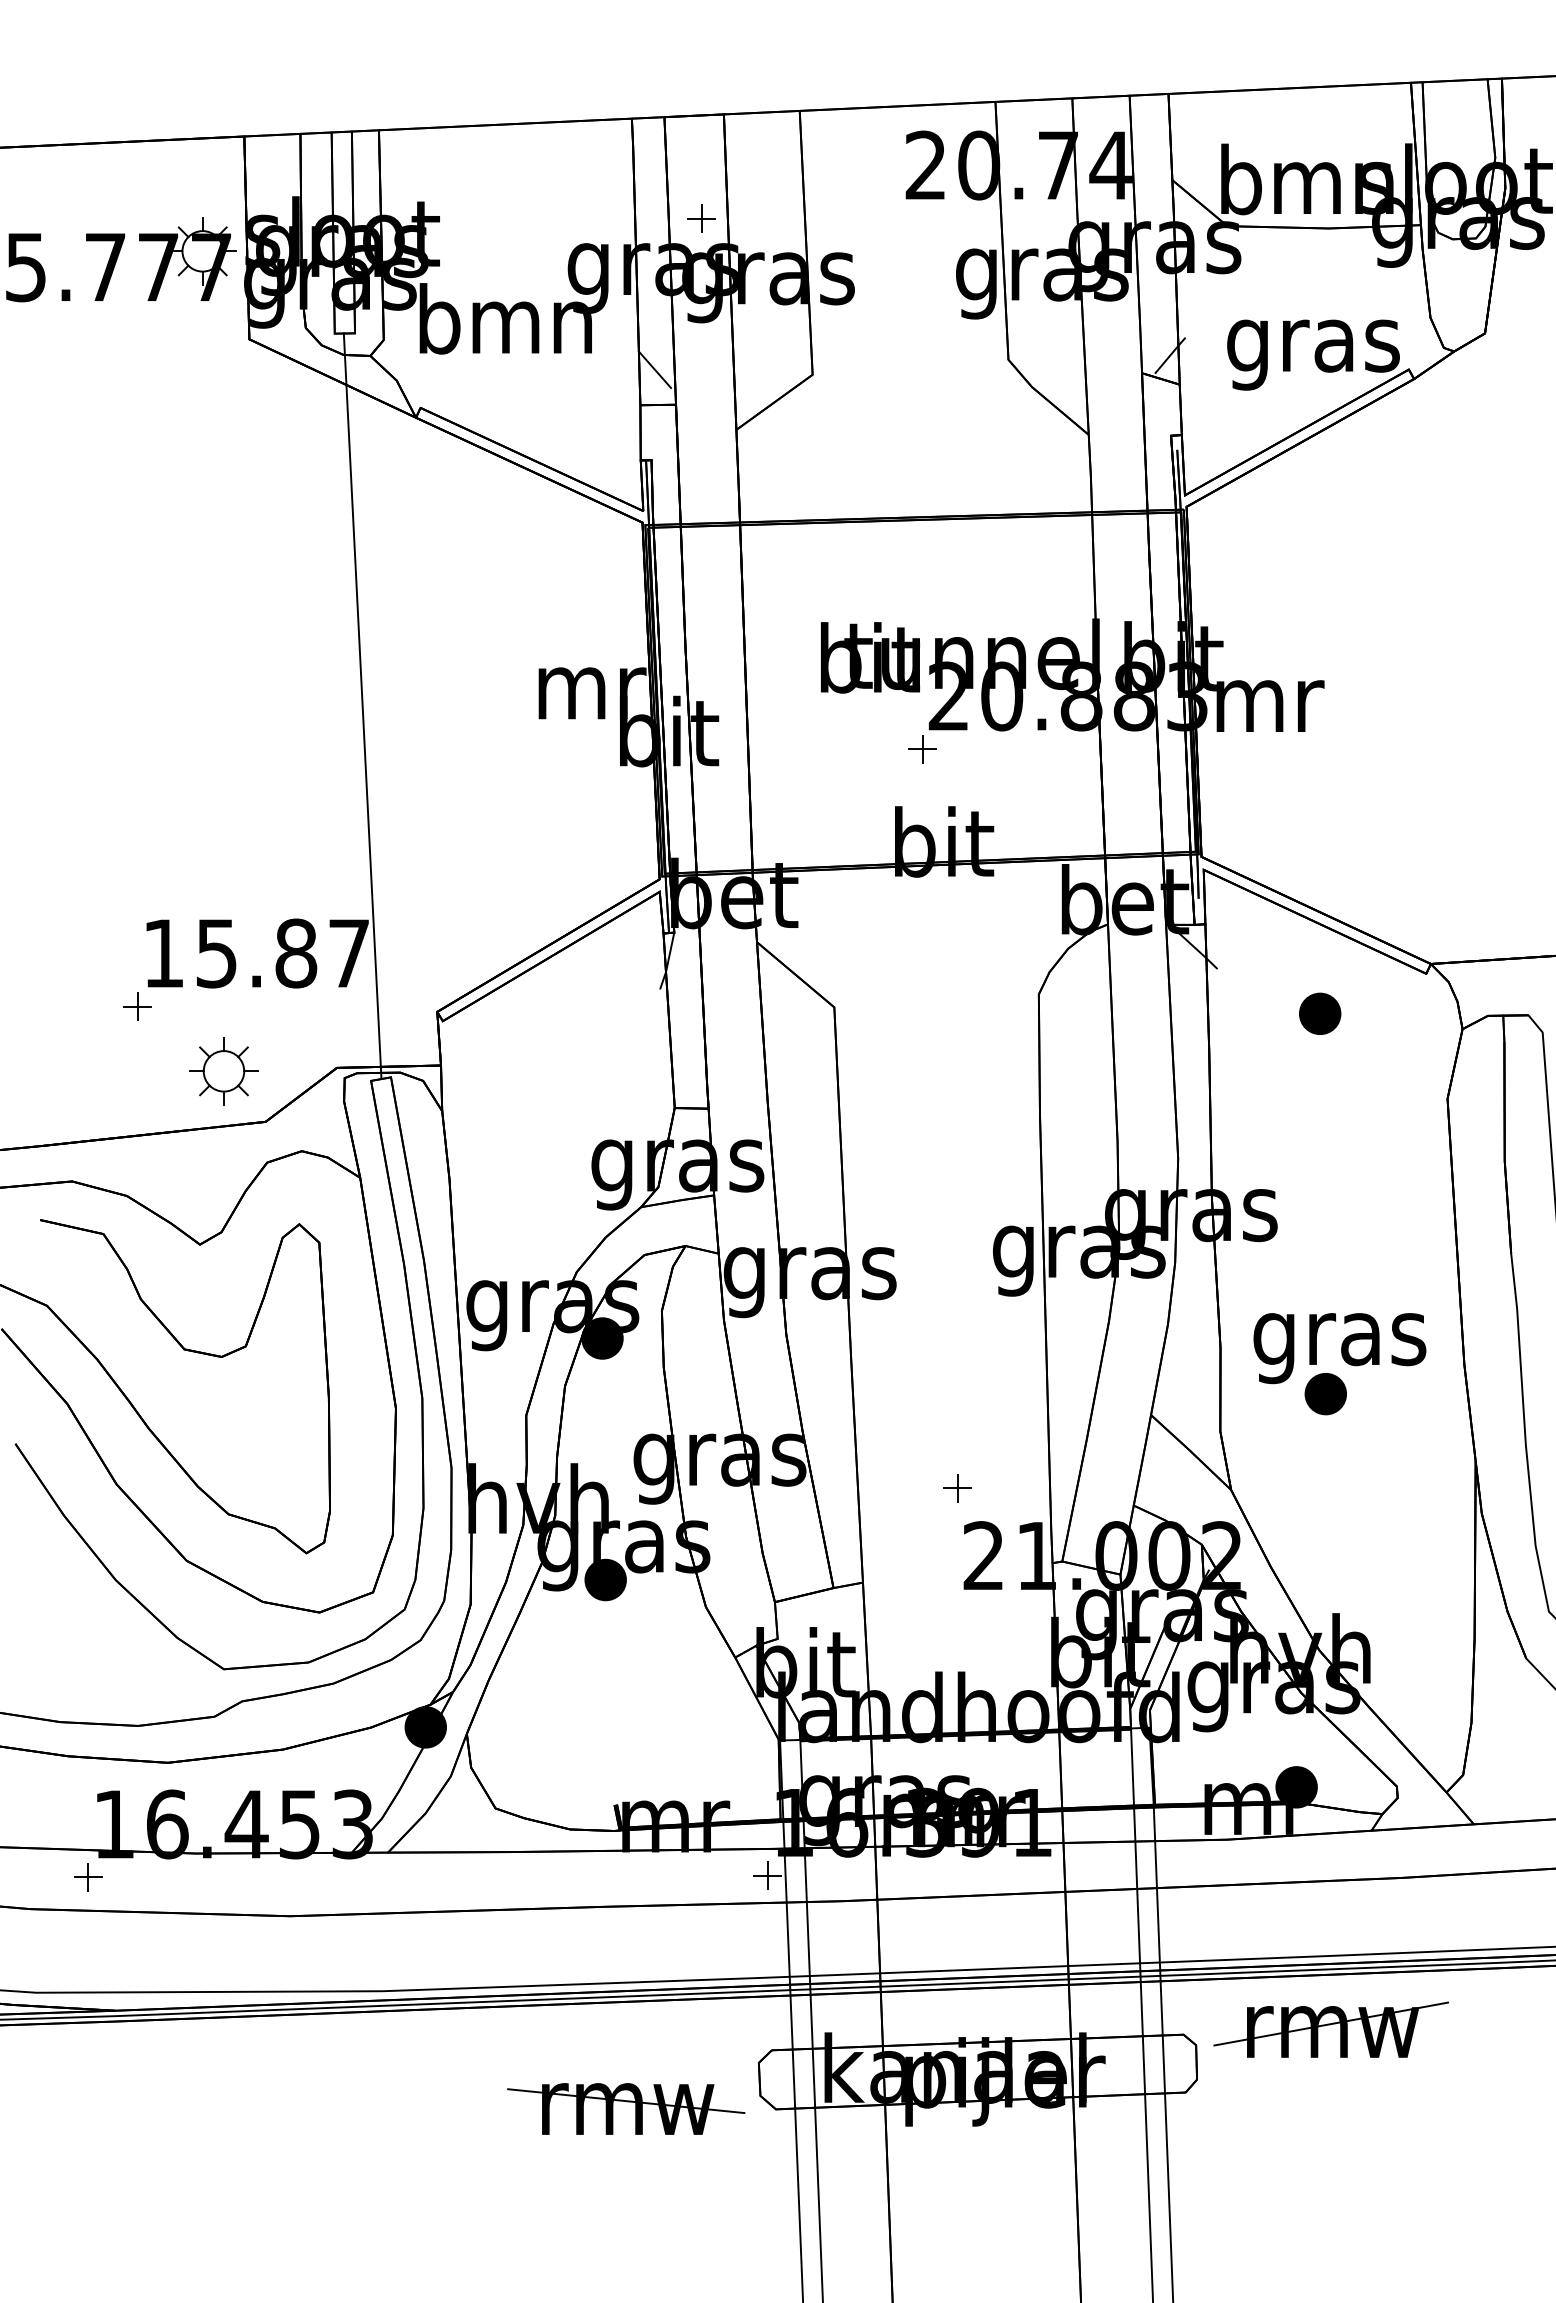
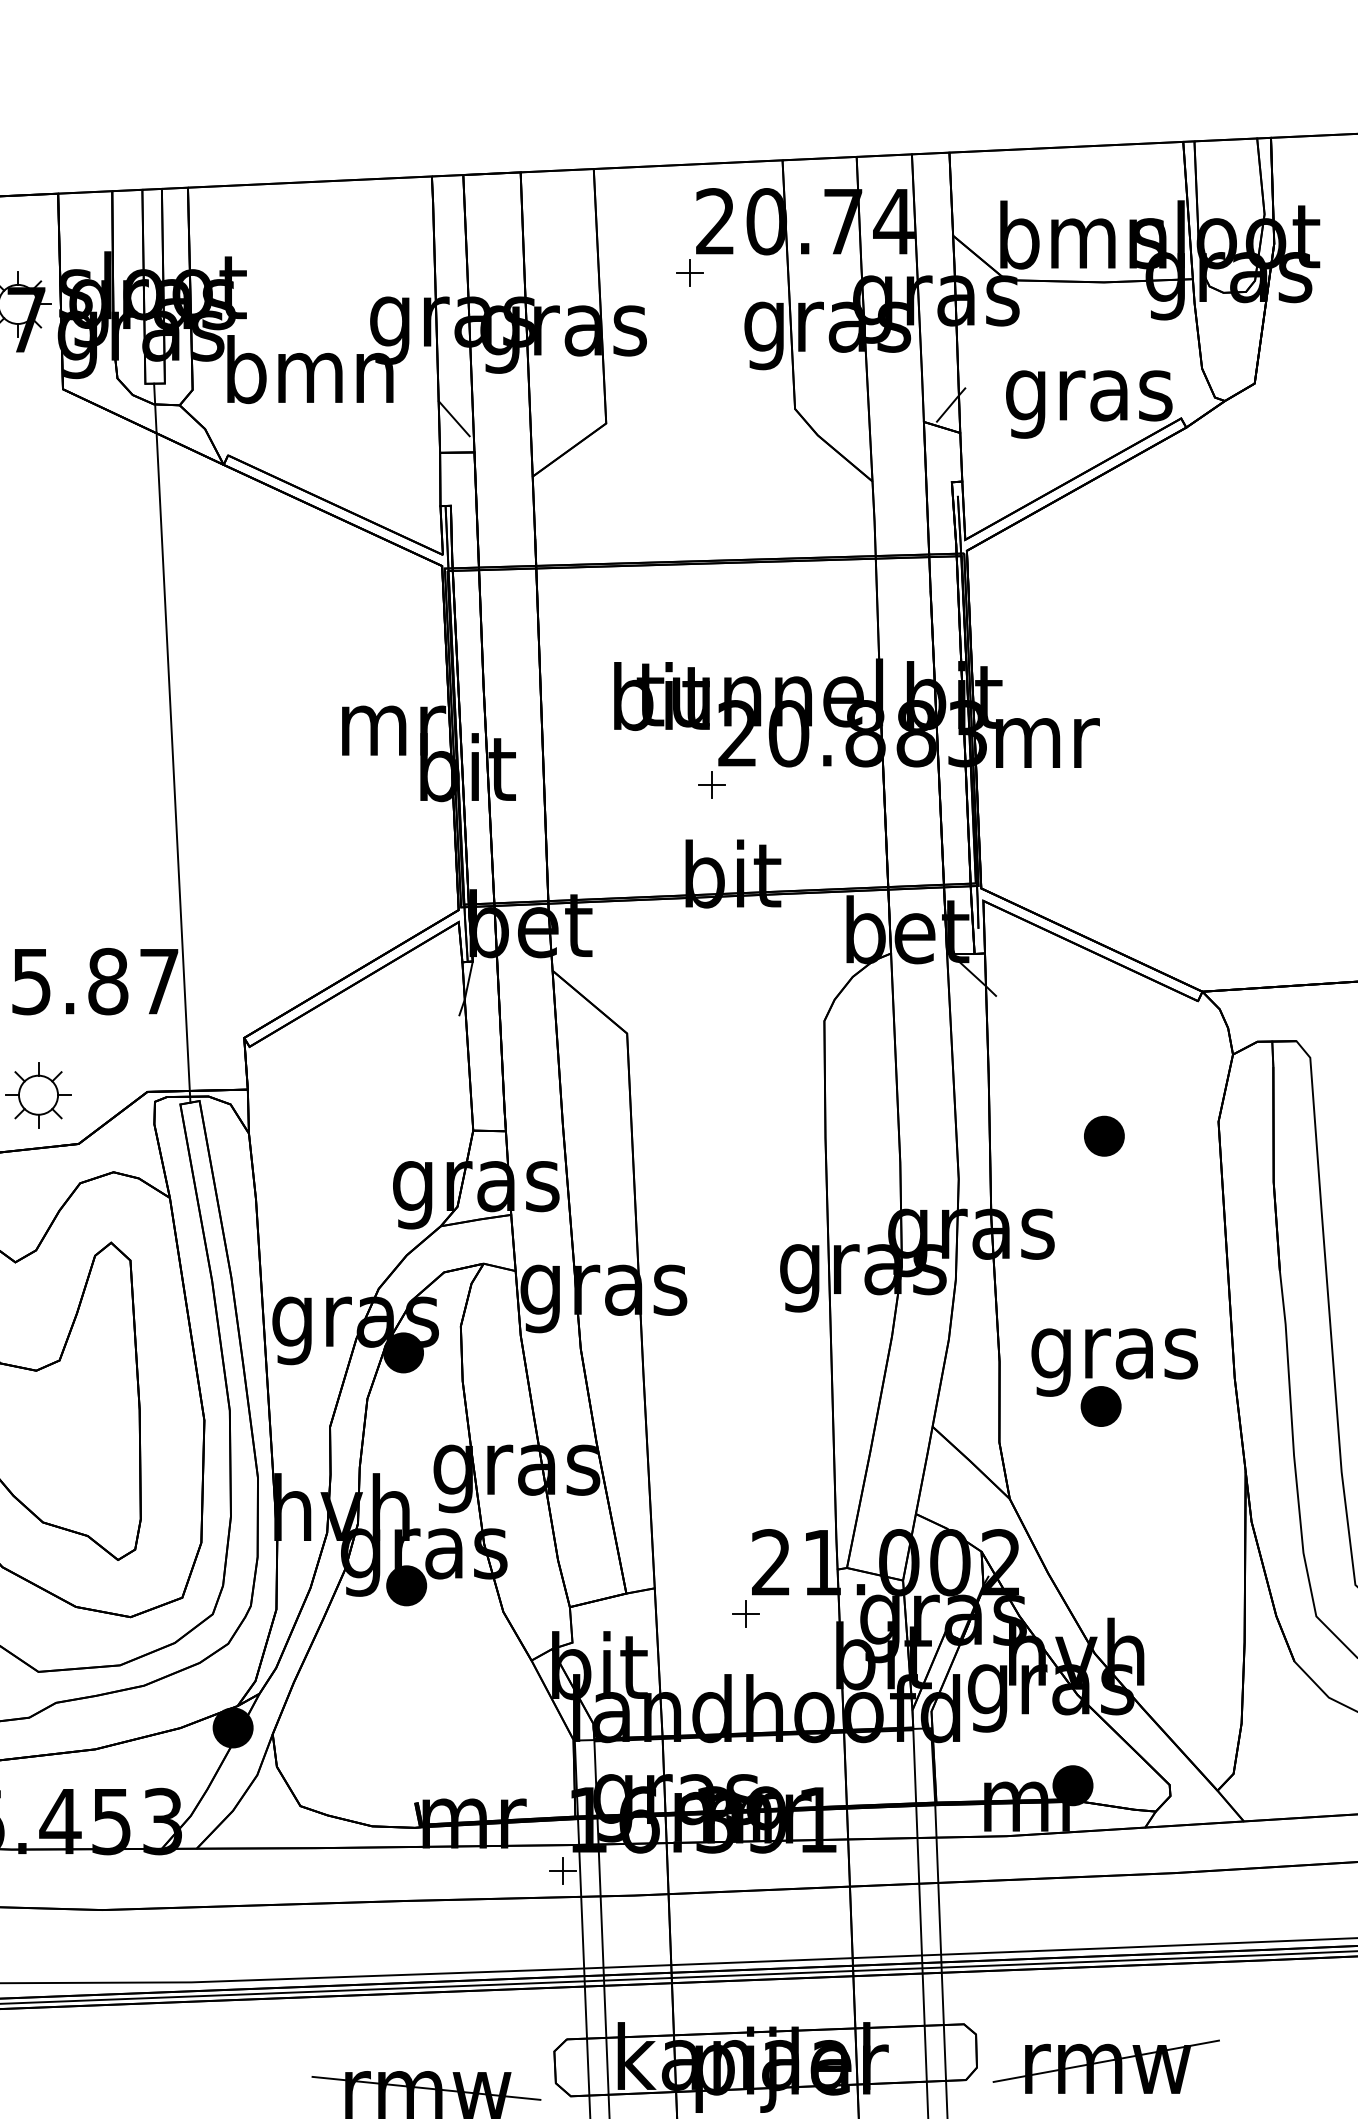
part: (701, 218) -> (689, 272), moved
part: (1320, 1013) -> (1104, 1135), moved
part: (957, 1488) -> (745, 1614), moved
part: (1330, 2029) -> (1105, 2066), moved

